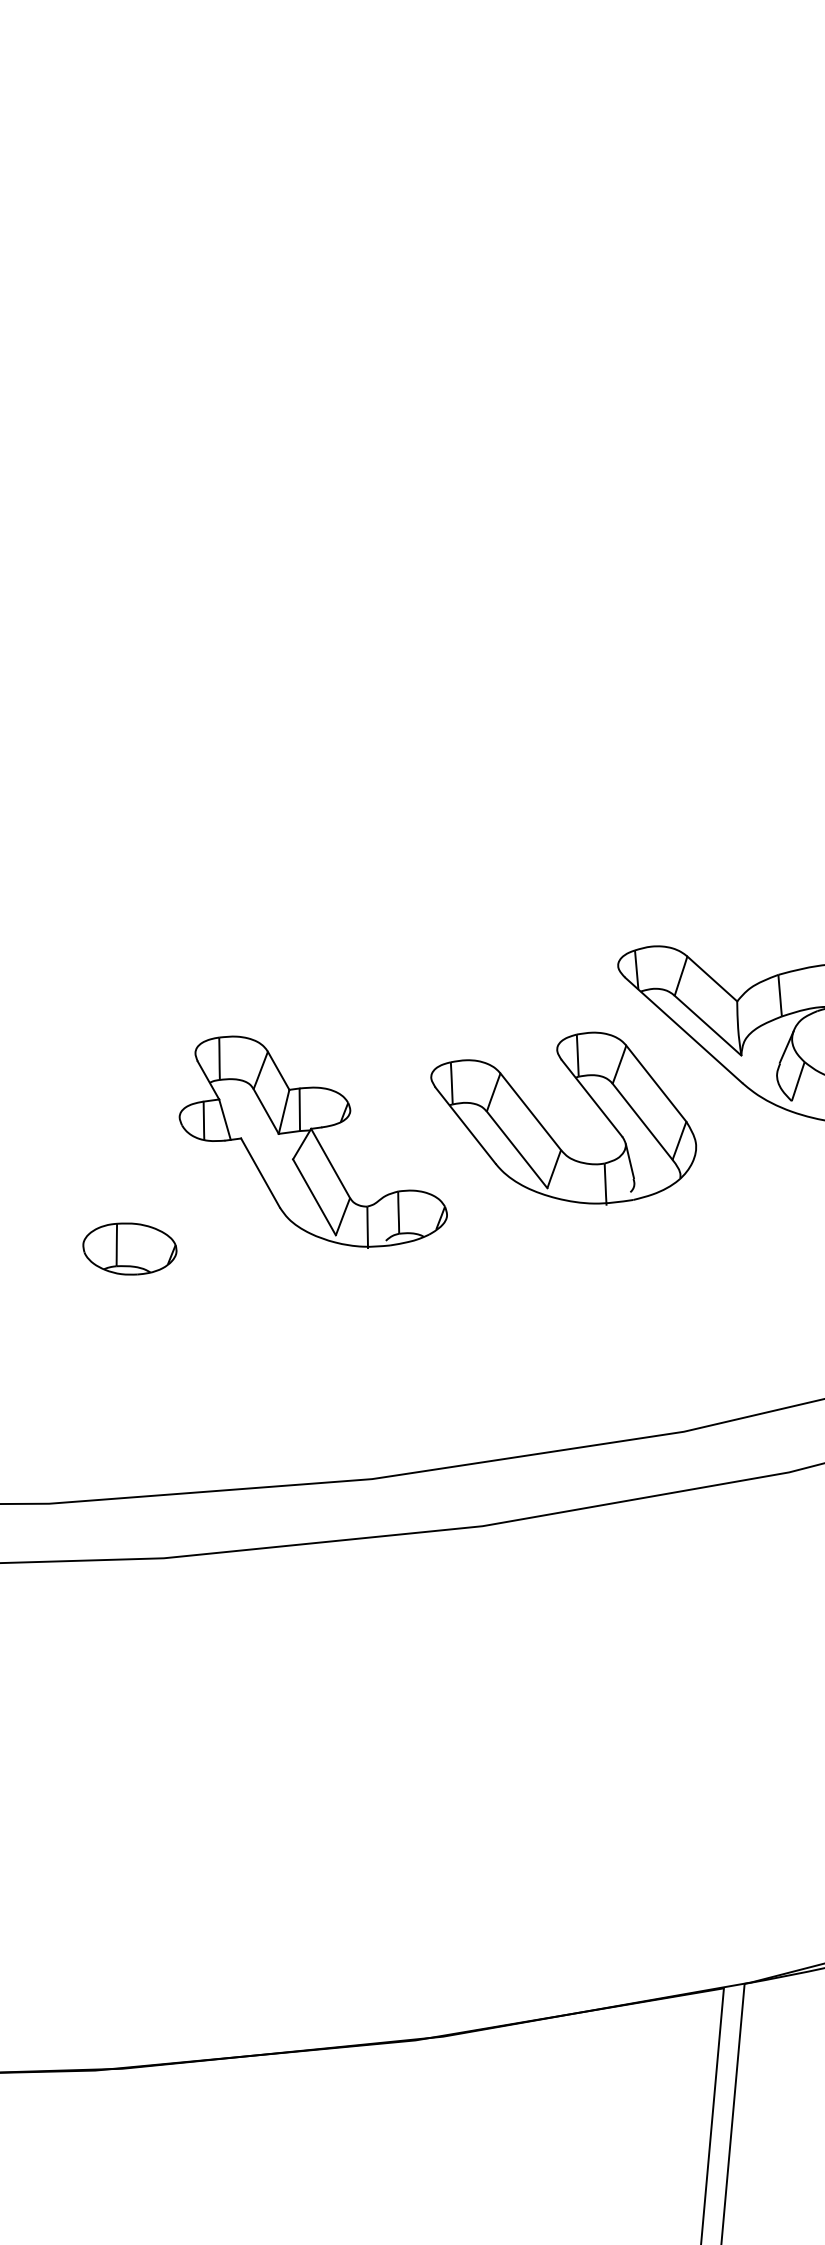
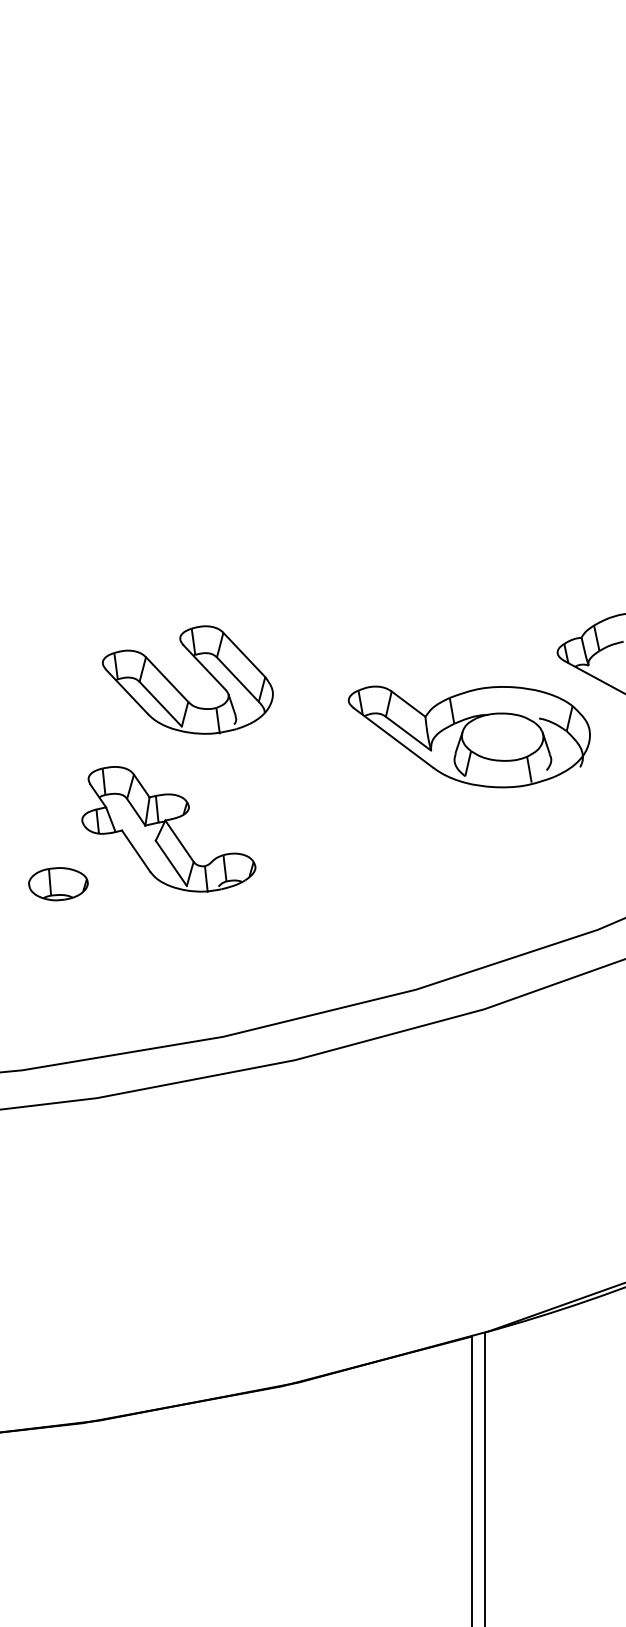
part: (542, 1123) -> (175, 686), moved
part: (129, 1249) -> (58, 884), moved

